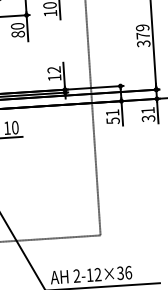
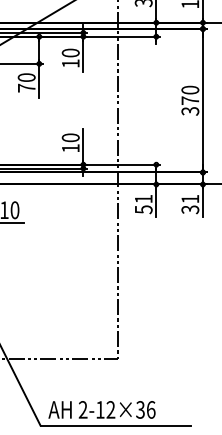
text: (142, 27) -> (190, 89), 379 -> 370
text: (18, 33) -> (26, 87), 80 -> 70
text: (53, 69) -> (70, 137), 12 -> 10

